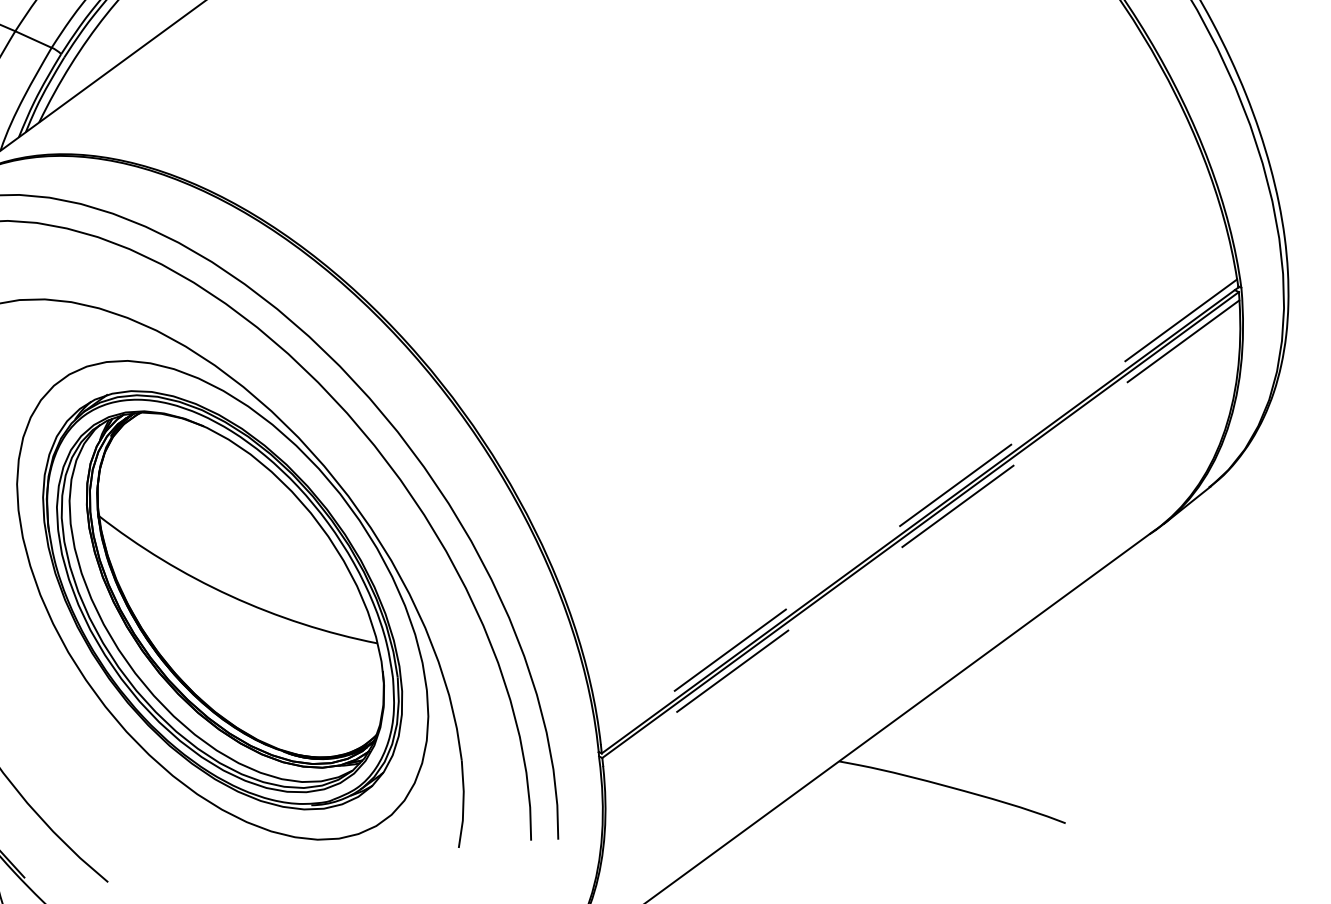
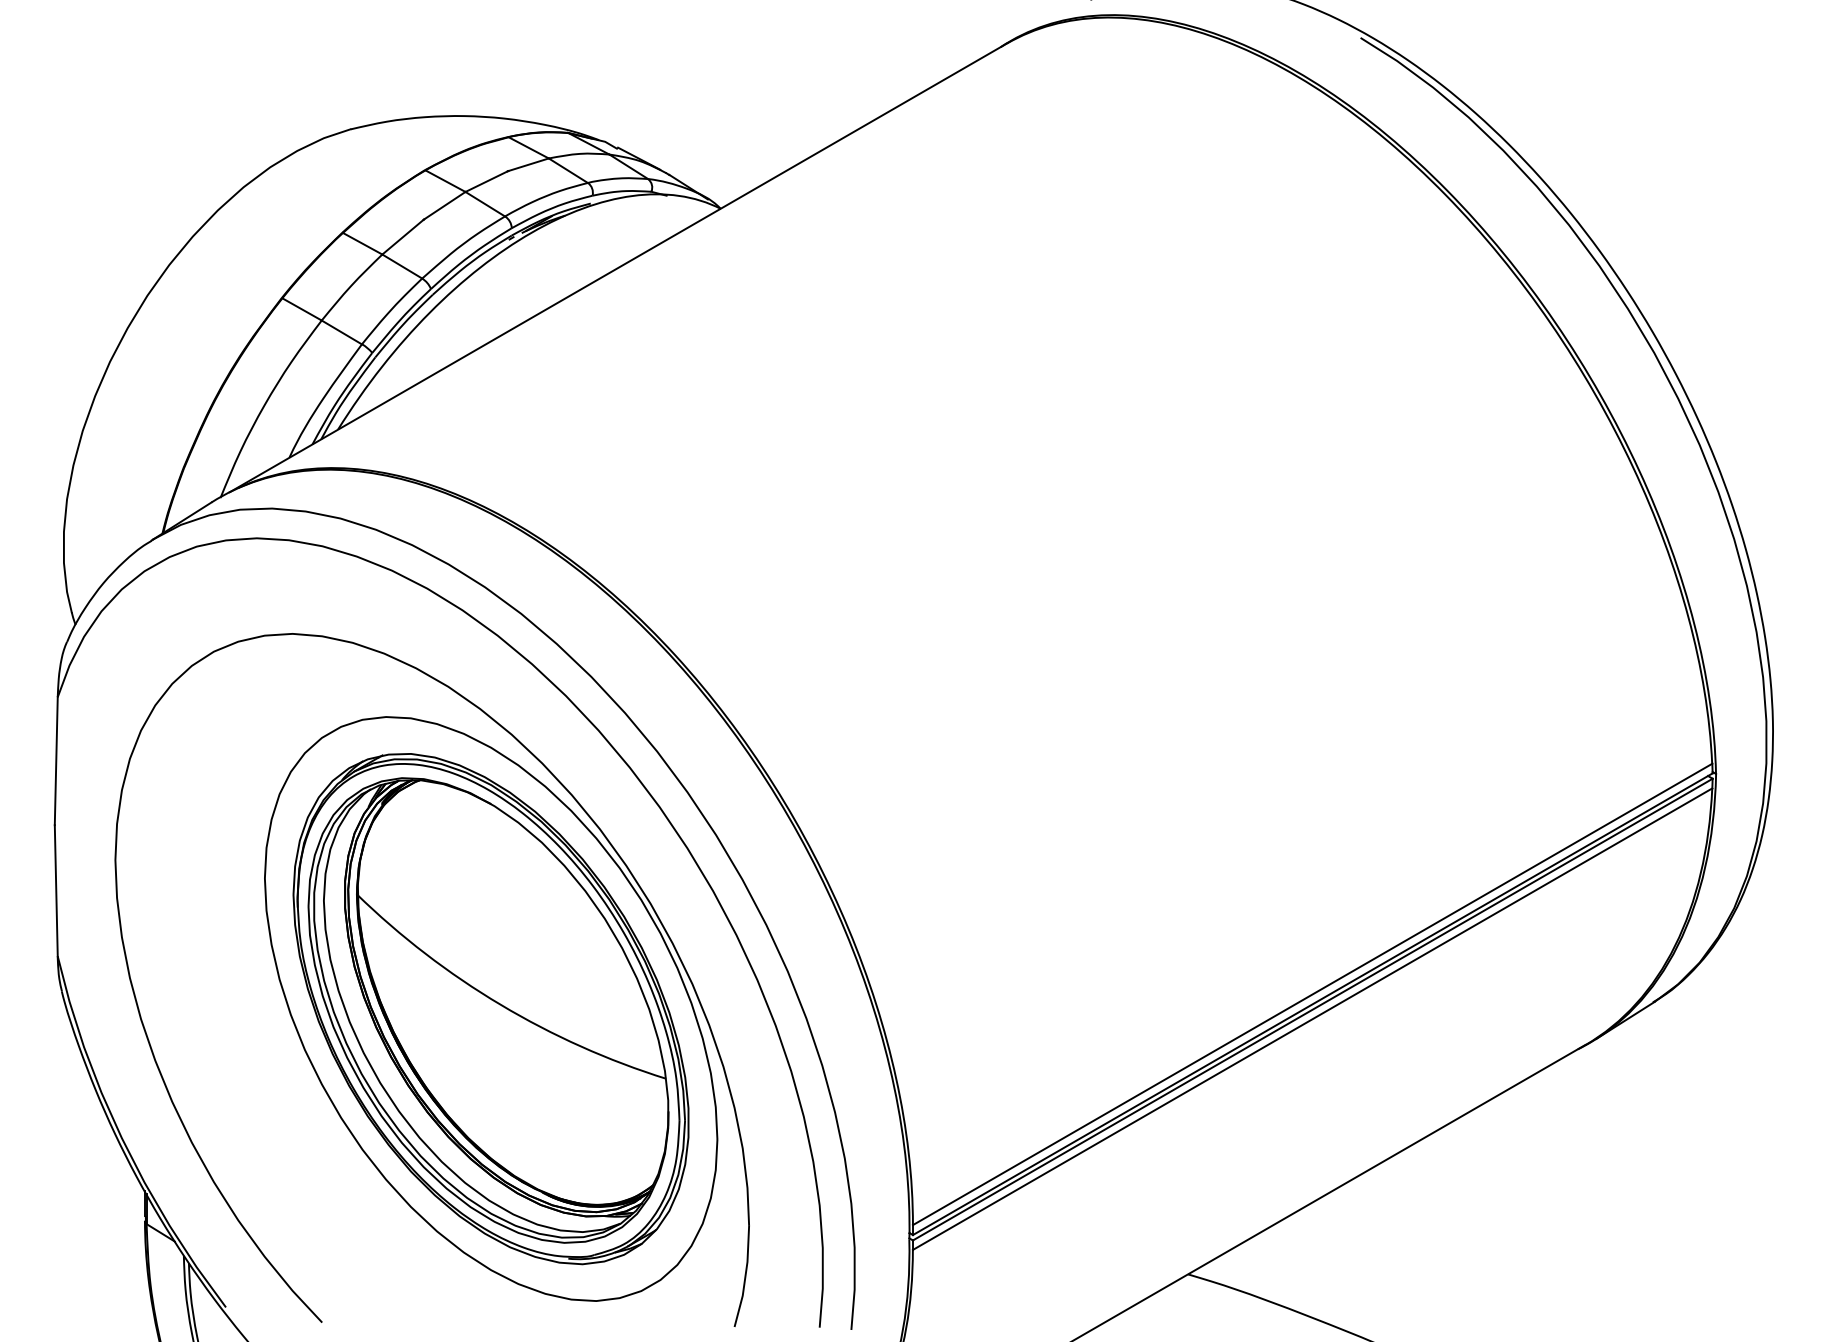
line: (918, 512) -> (1312, 994), dashed -> solid
line: (921, 533) -> (1312, 1019), dashed -> solid

